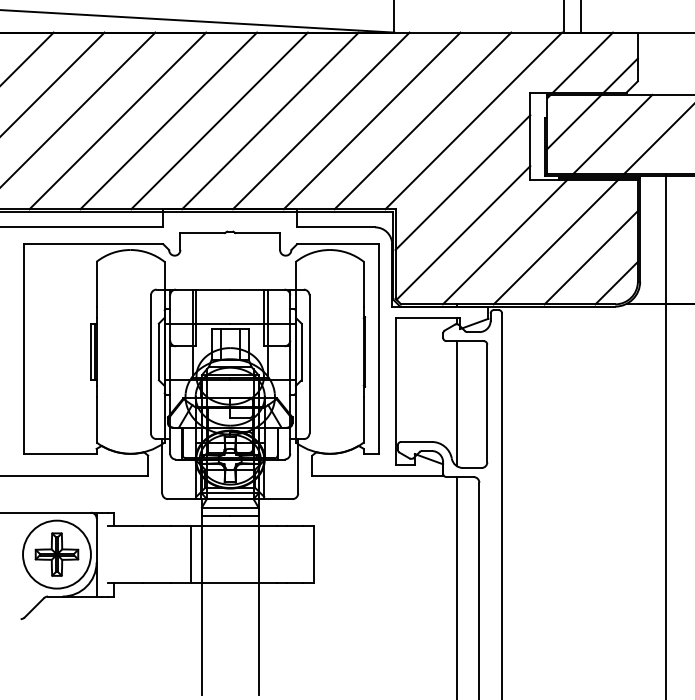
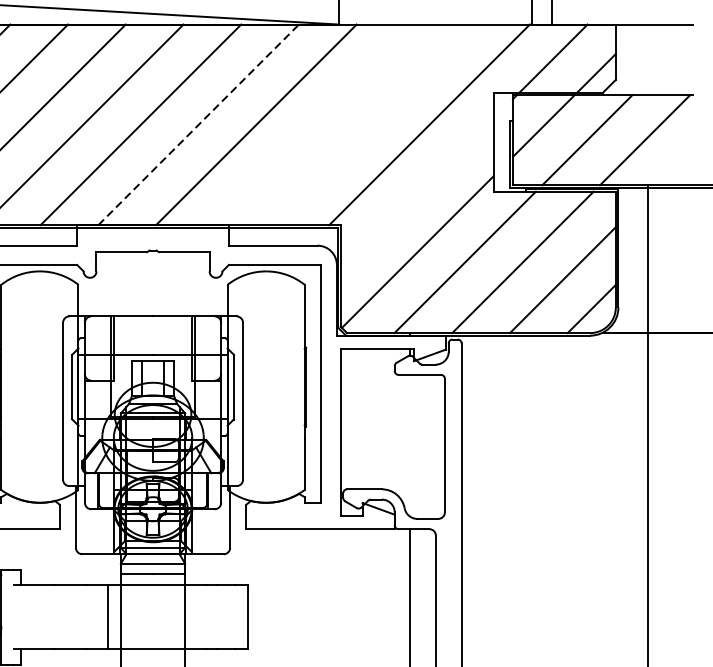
line: (270, 120) -> (198, 124), solid -> dashed
line: (371, 120) -> (313, 124), removed
line: (422, 120) -> (371, 124), removed
line: (462, 182) -> (416, 194), removed
line: (456, 403) -> (409, 445), removed

